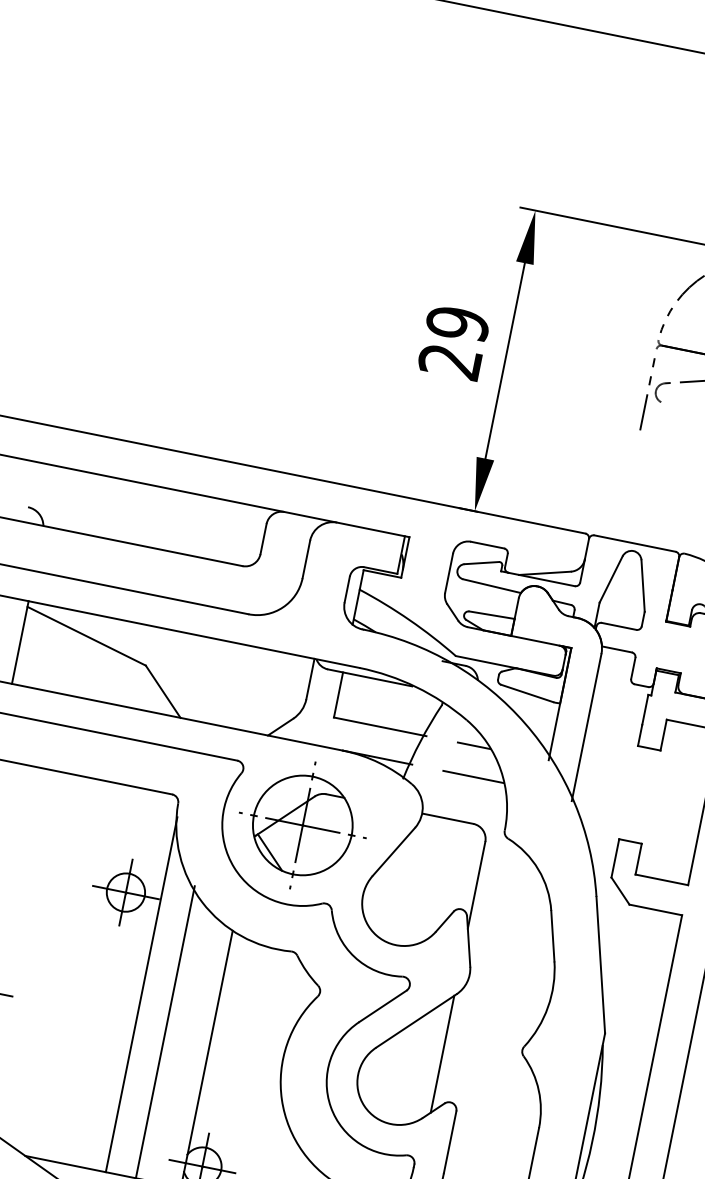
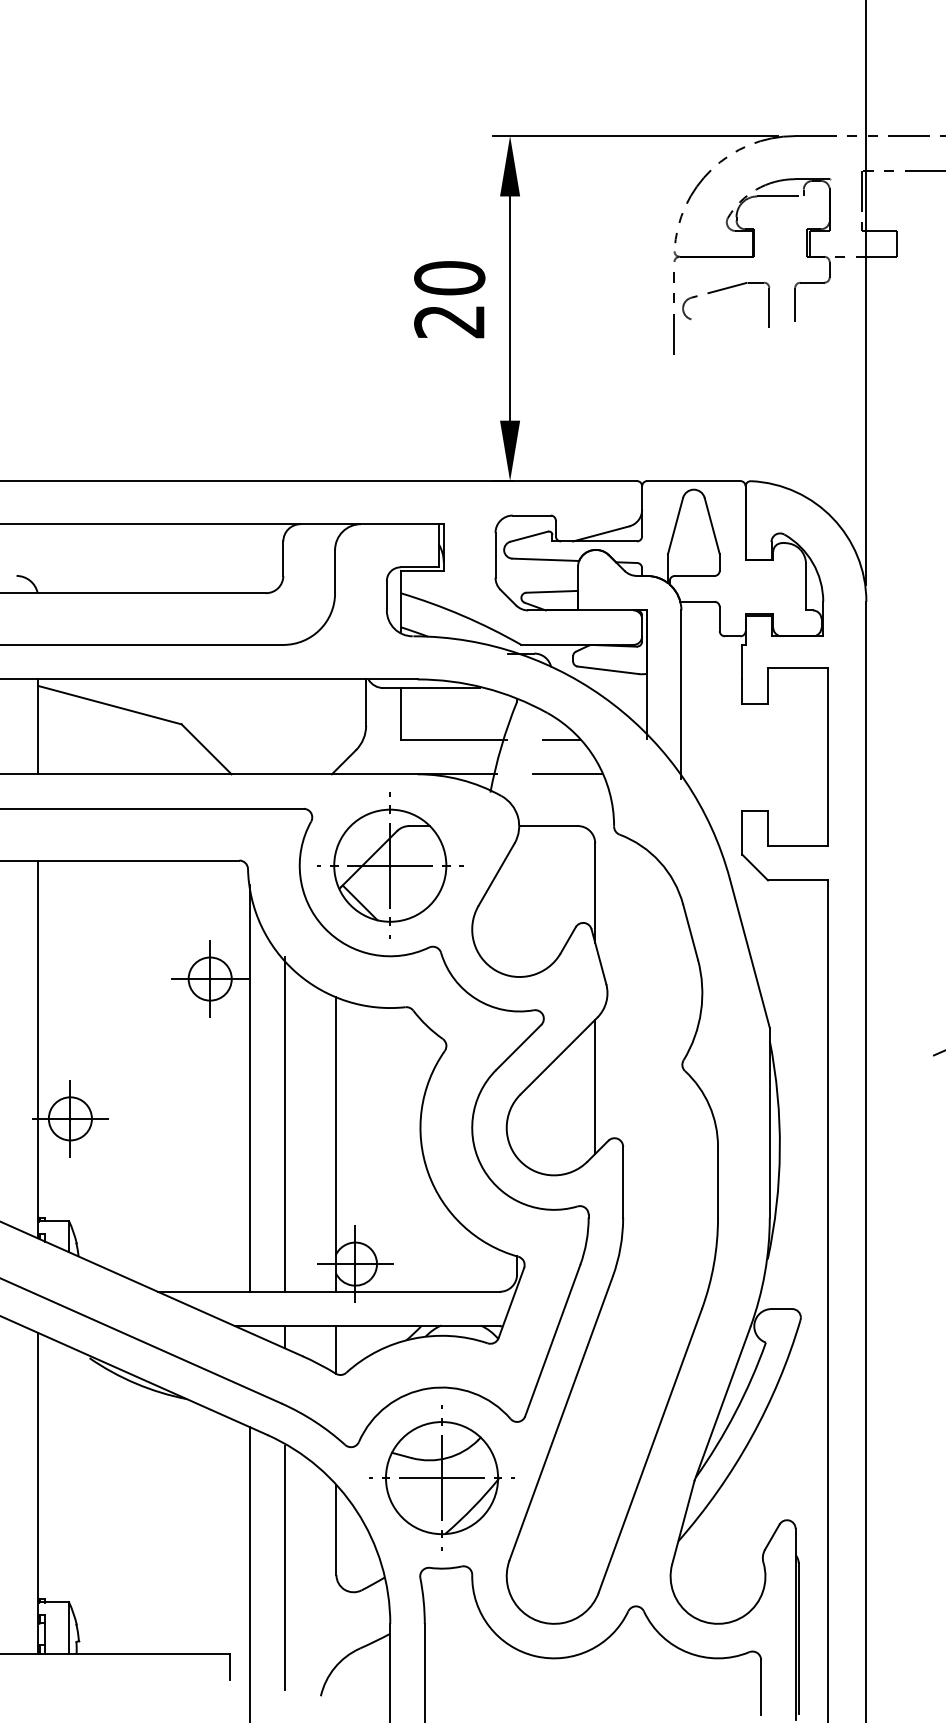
text: (457, 324) -> (449, 278), 29 -> 20

